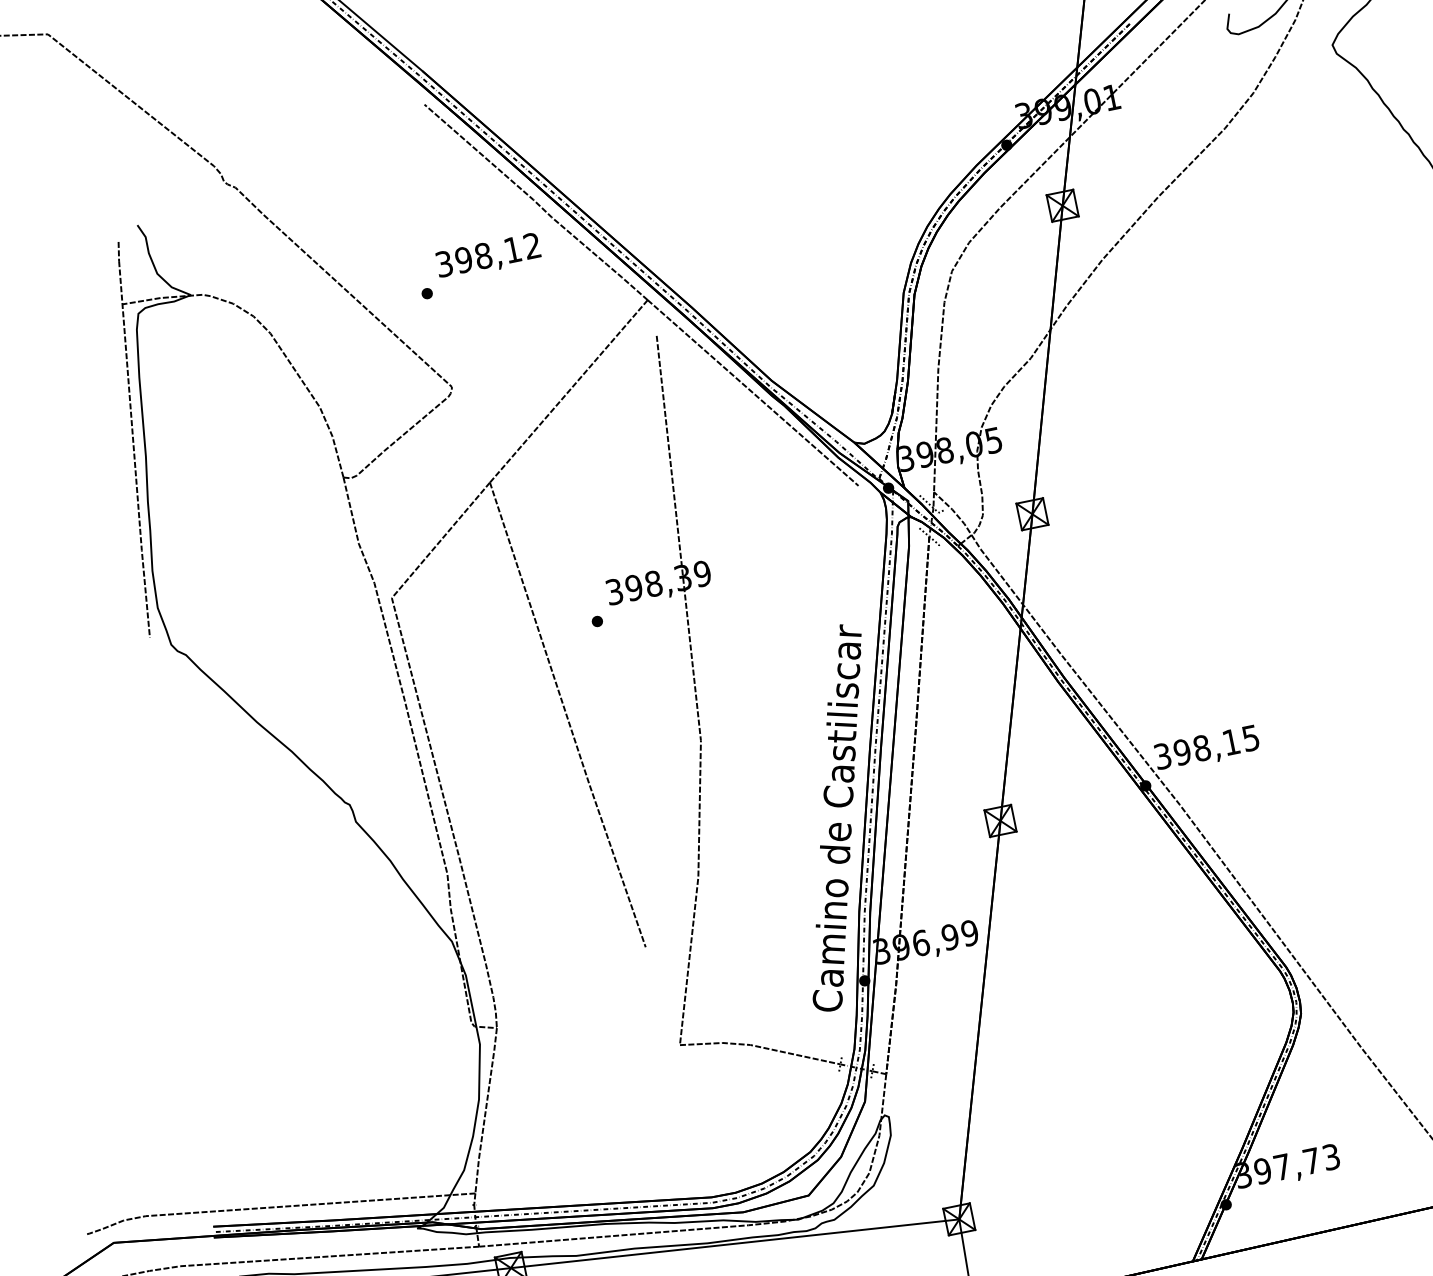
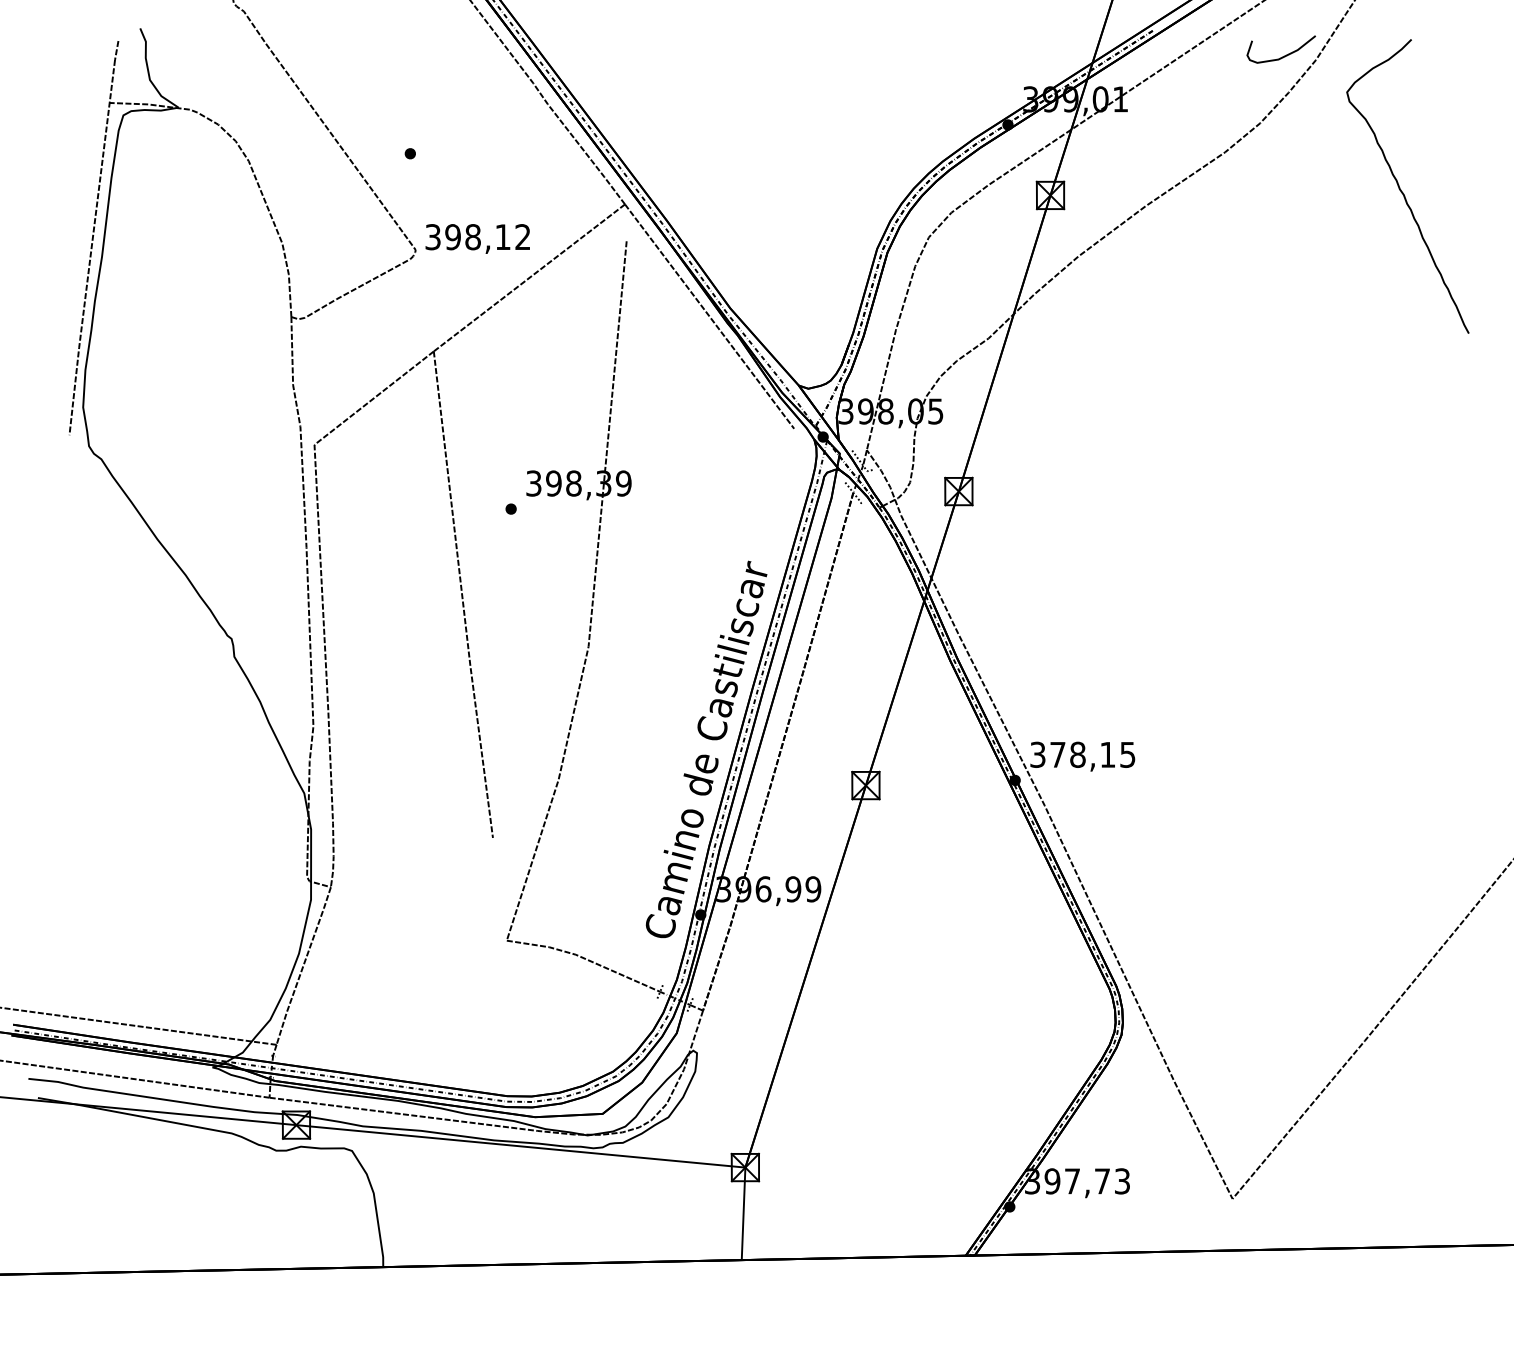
text: (488, 256) -> (477, 238), moved
text: (1181, 752) -> (1057, 754), 398,15 -> 378,15

